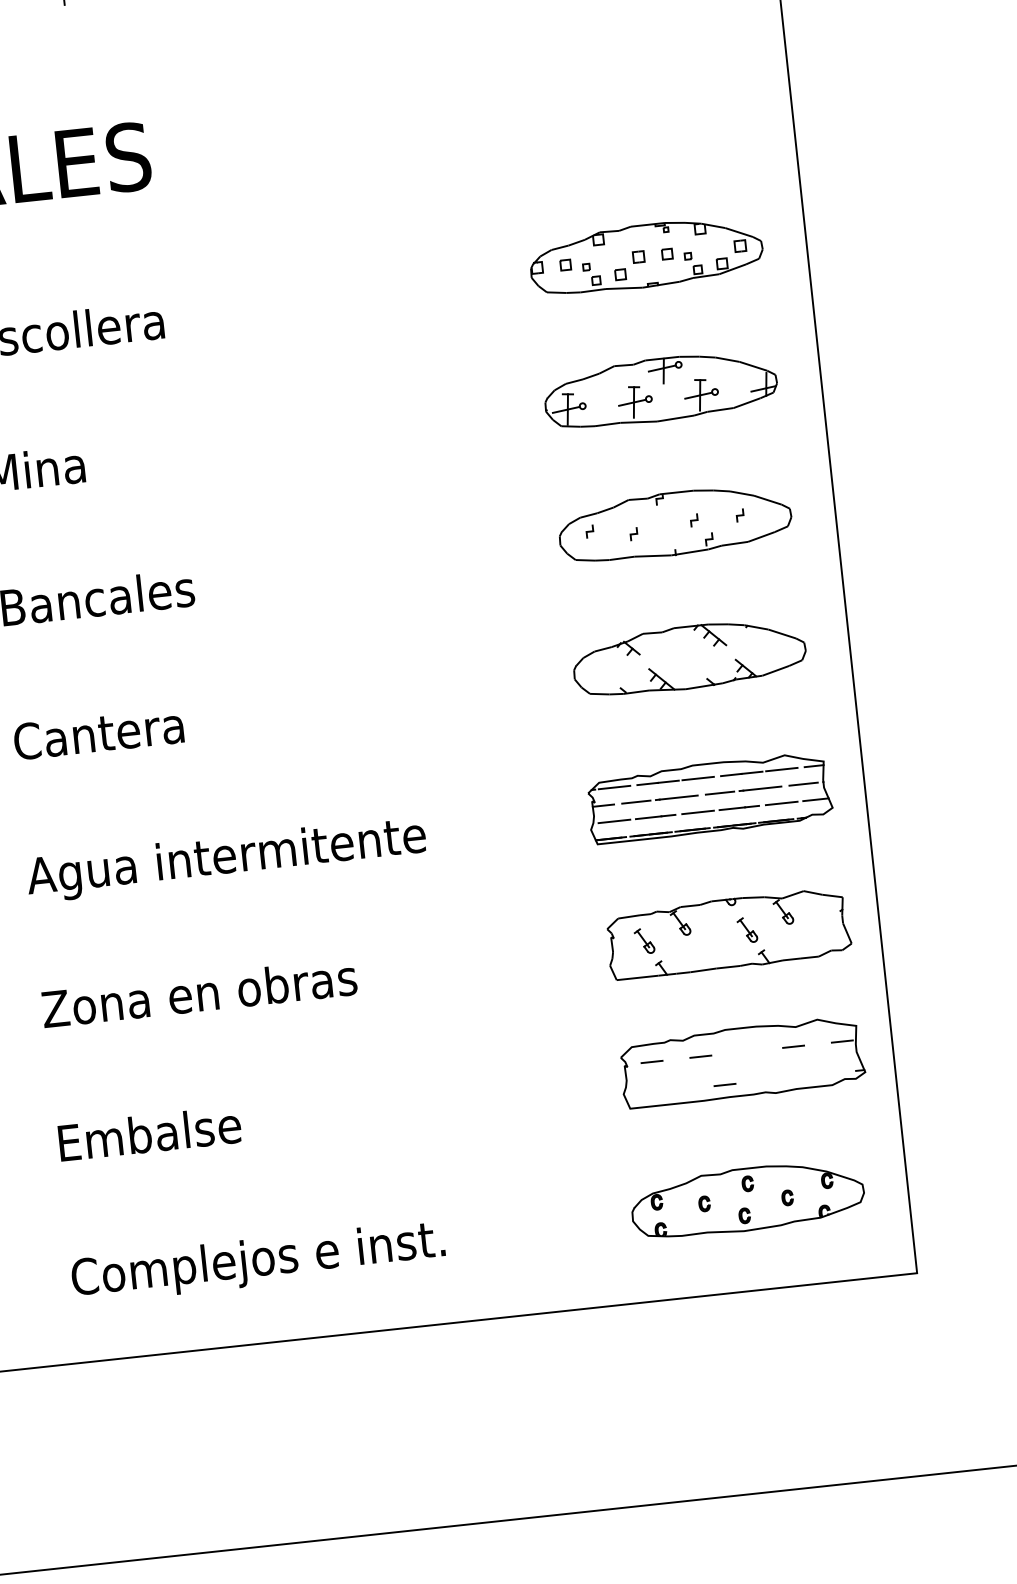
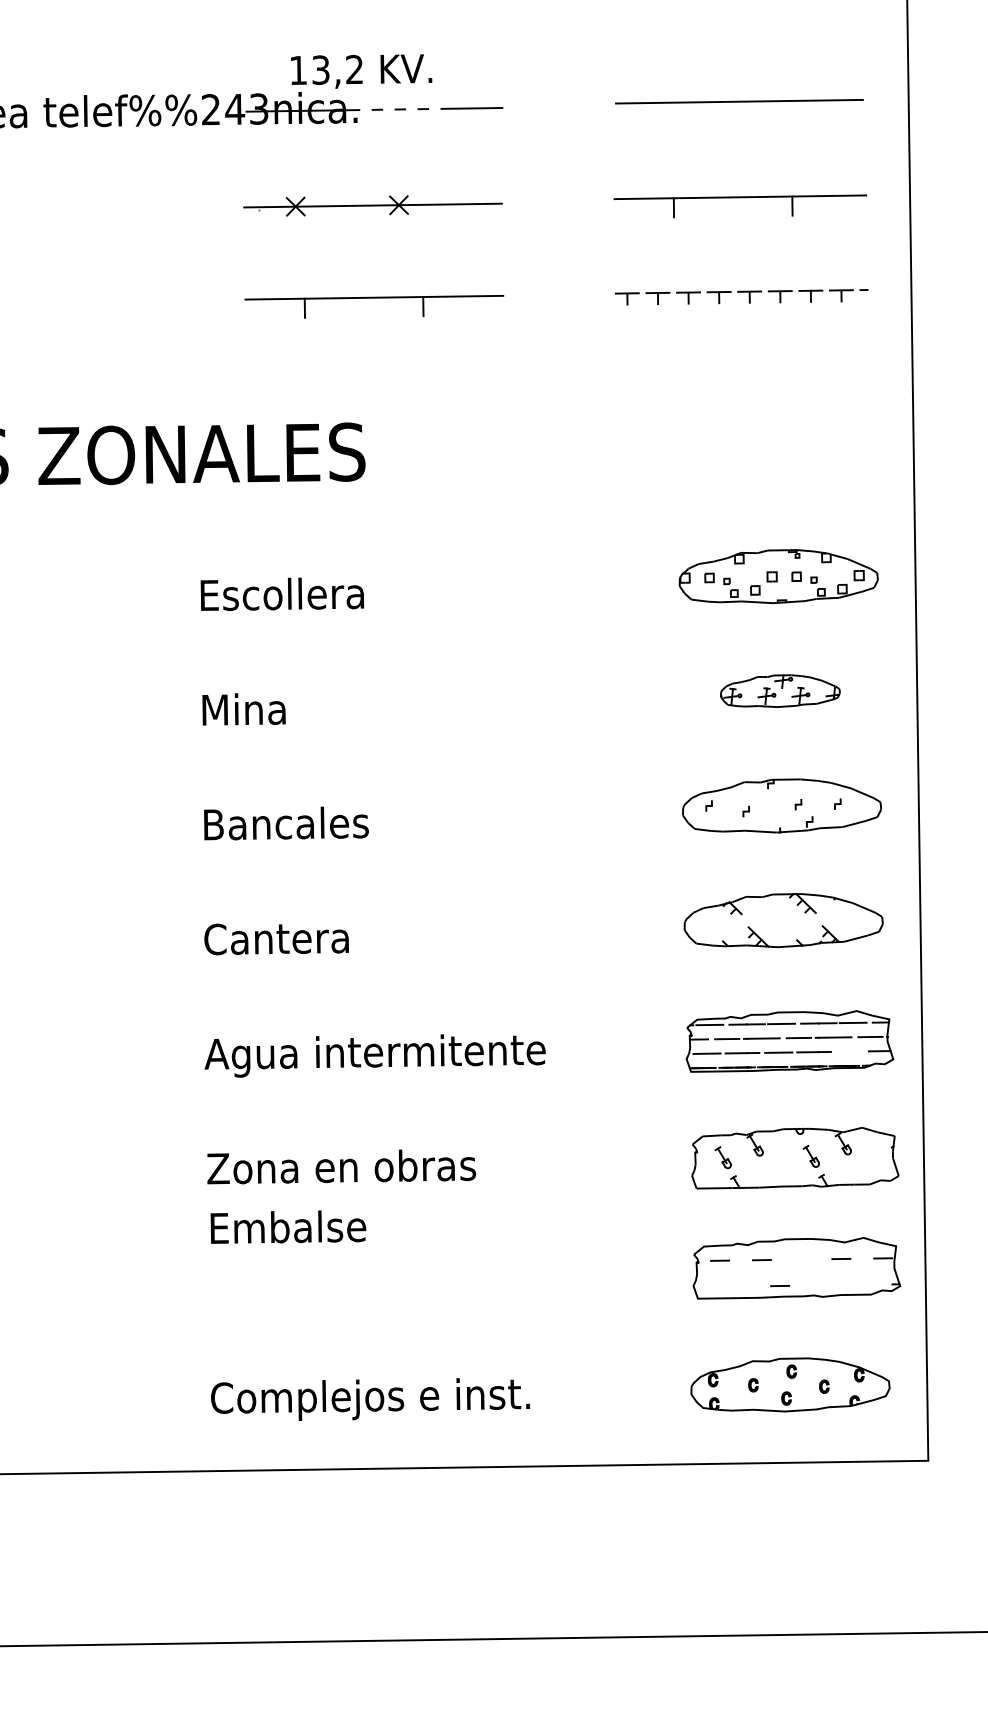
part: (660, 388) -> (780, 690), size x0.6
line: (780, 803) -> (849, 1051), removed
text: (149, 1133) -> (288, 1226), moved

